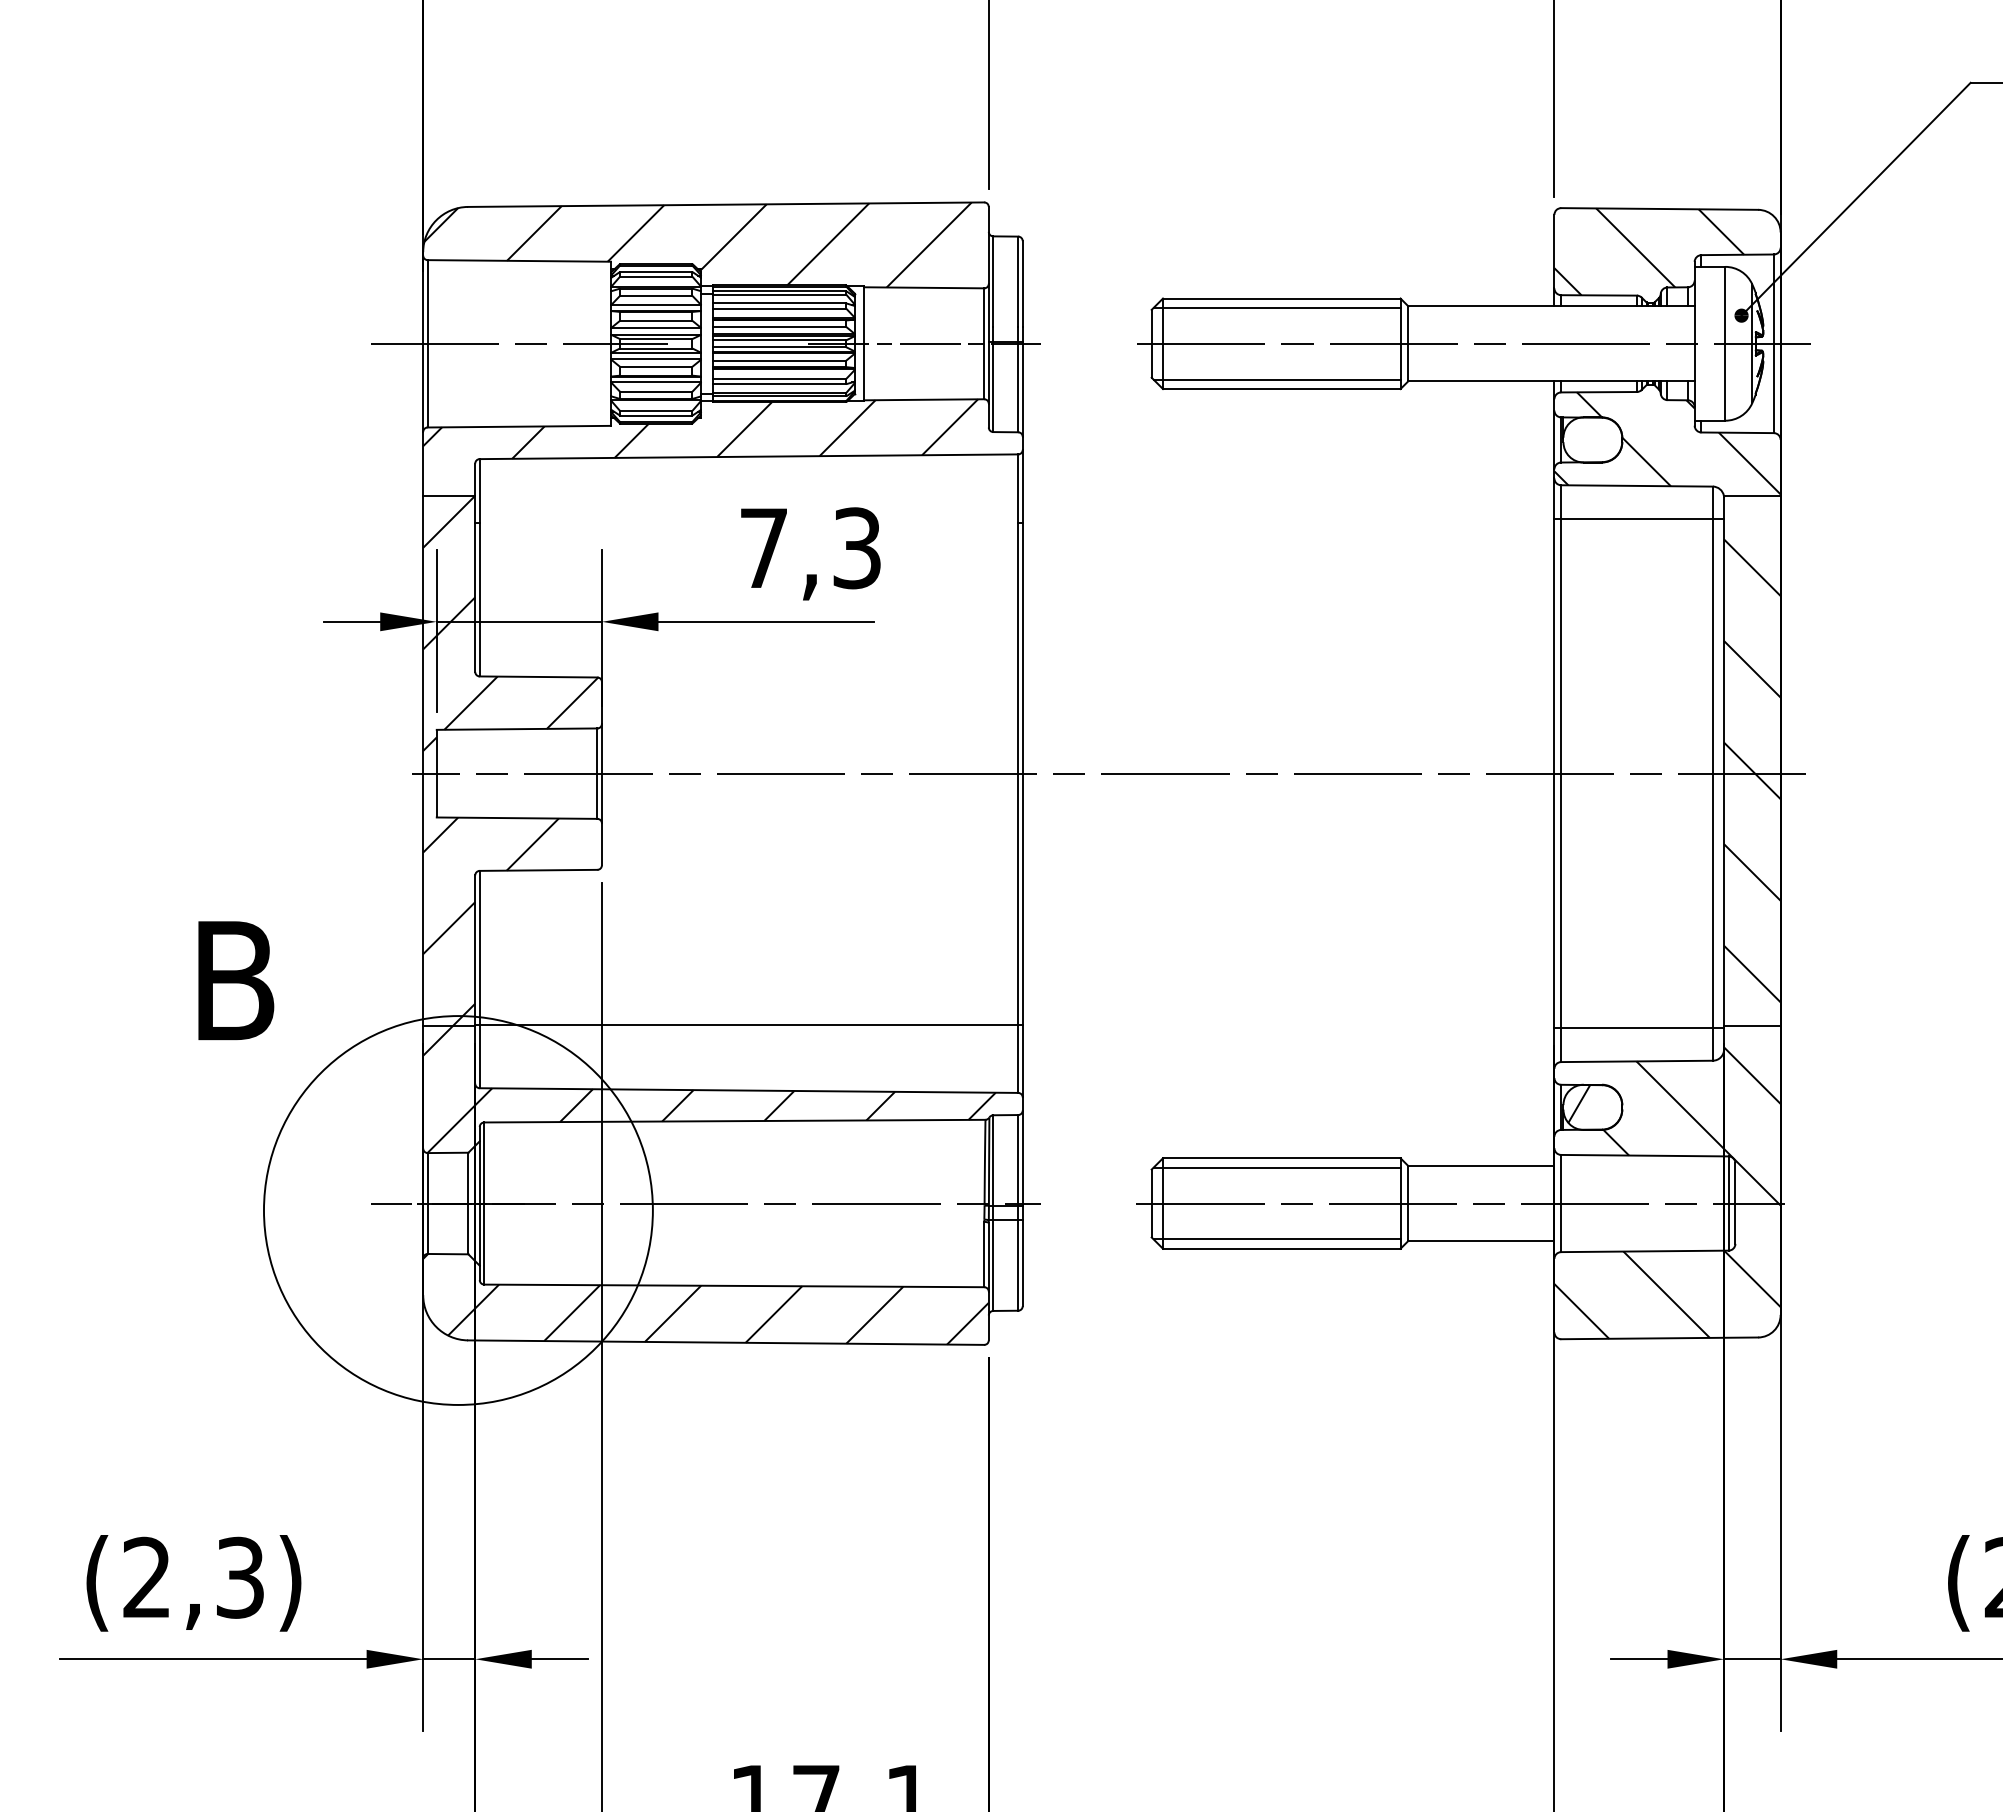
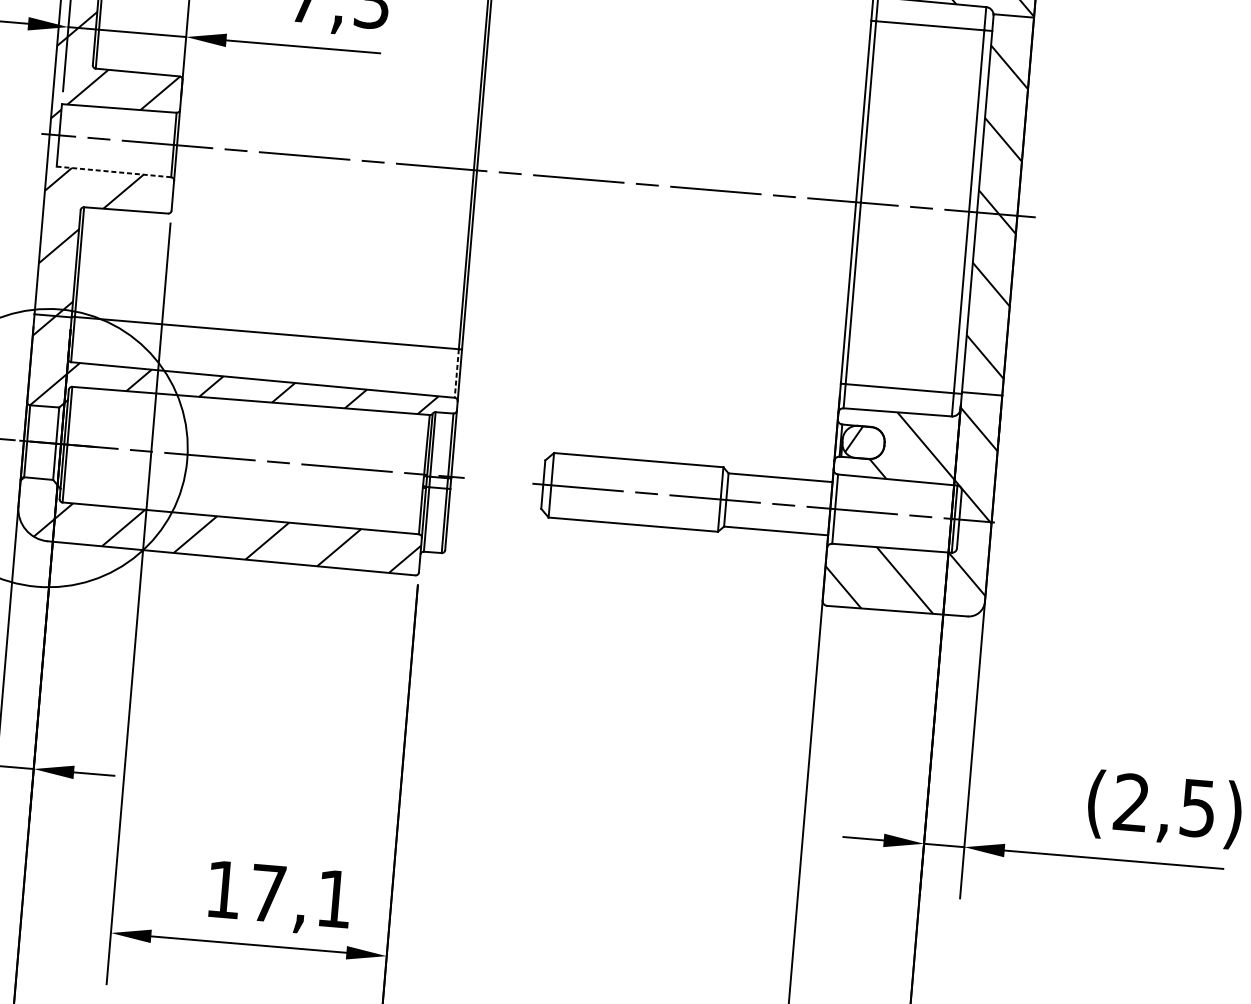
line: (516, 818) -> (113, 172), solid -> dashed
line: (1018, 1059) -> (456, 373), solid -> dashed
line: (1276, 1167) -> (634, 466), removed
line: (1276, 1239) -> (630, 517), removed

